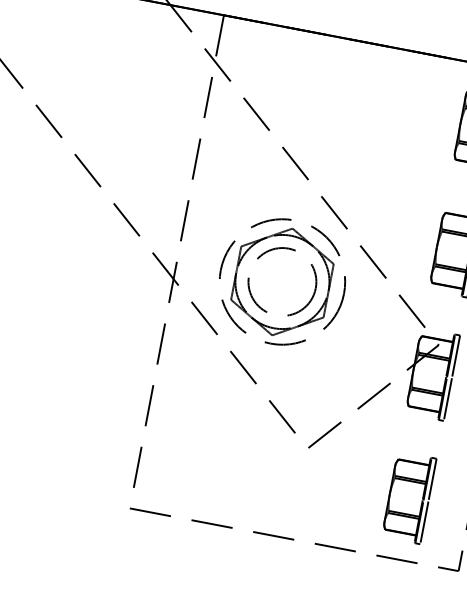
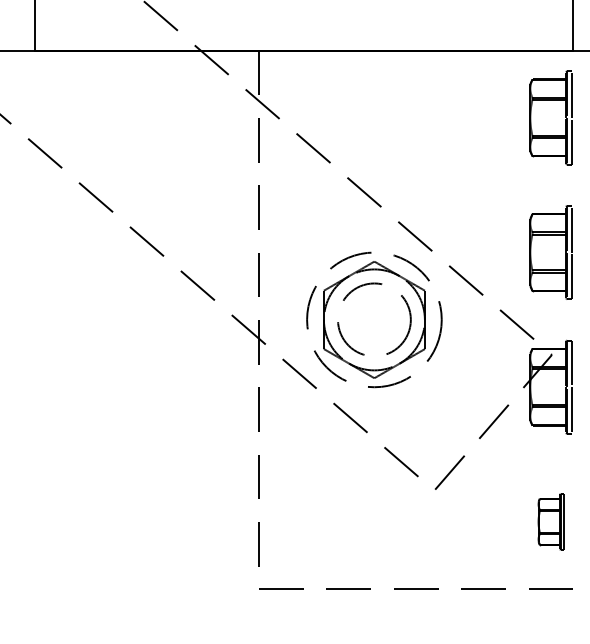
part: (408, 497) -> (550, 521), size x0.6

